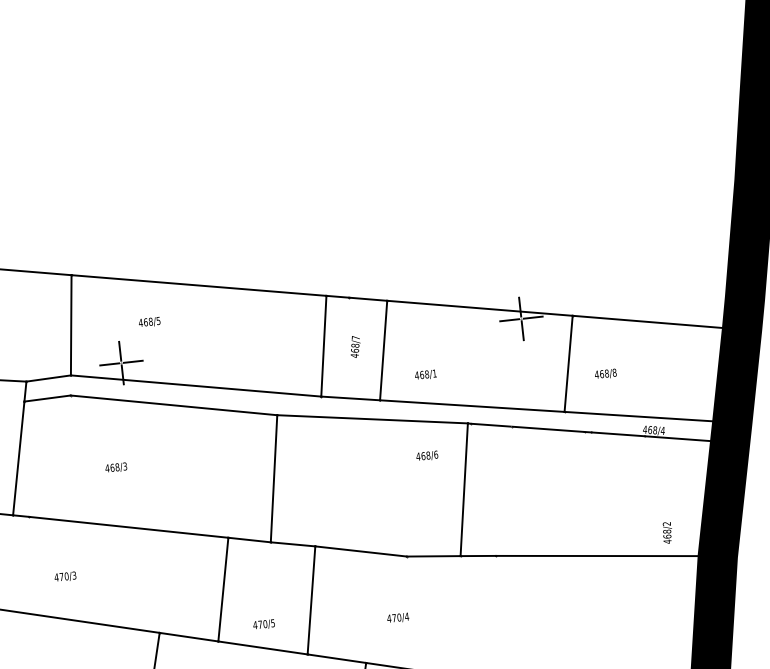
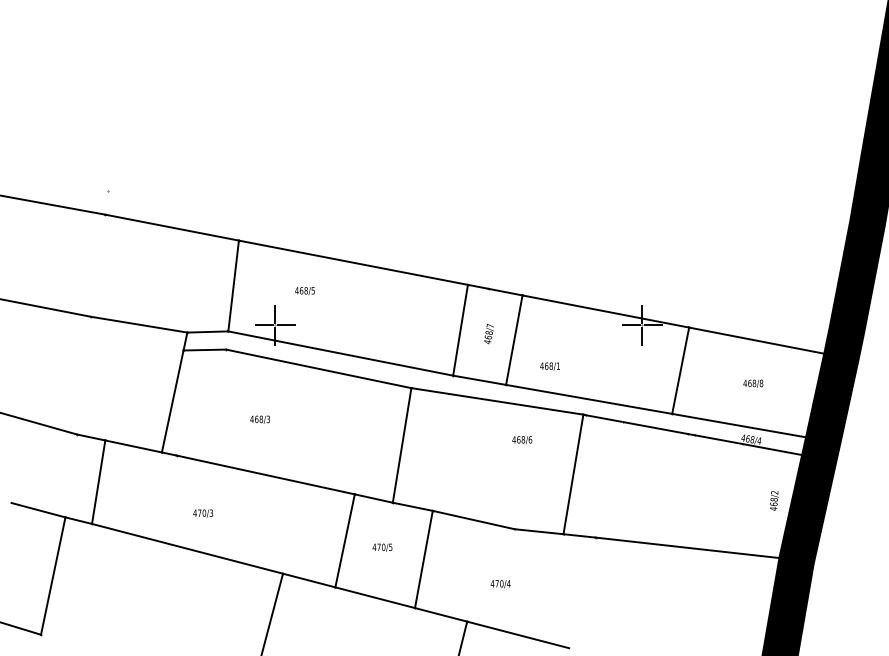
text: (605, 373) -> (753, 383), moved
text: (427, 456) -> (522, 440), moved
text: (667, 532) -> (774, 500), moved
text: (264, 624) -> (382, 547), moved

